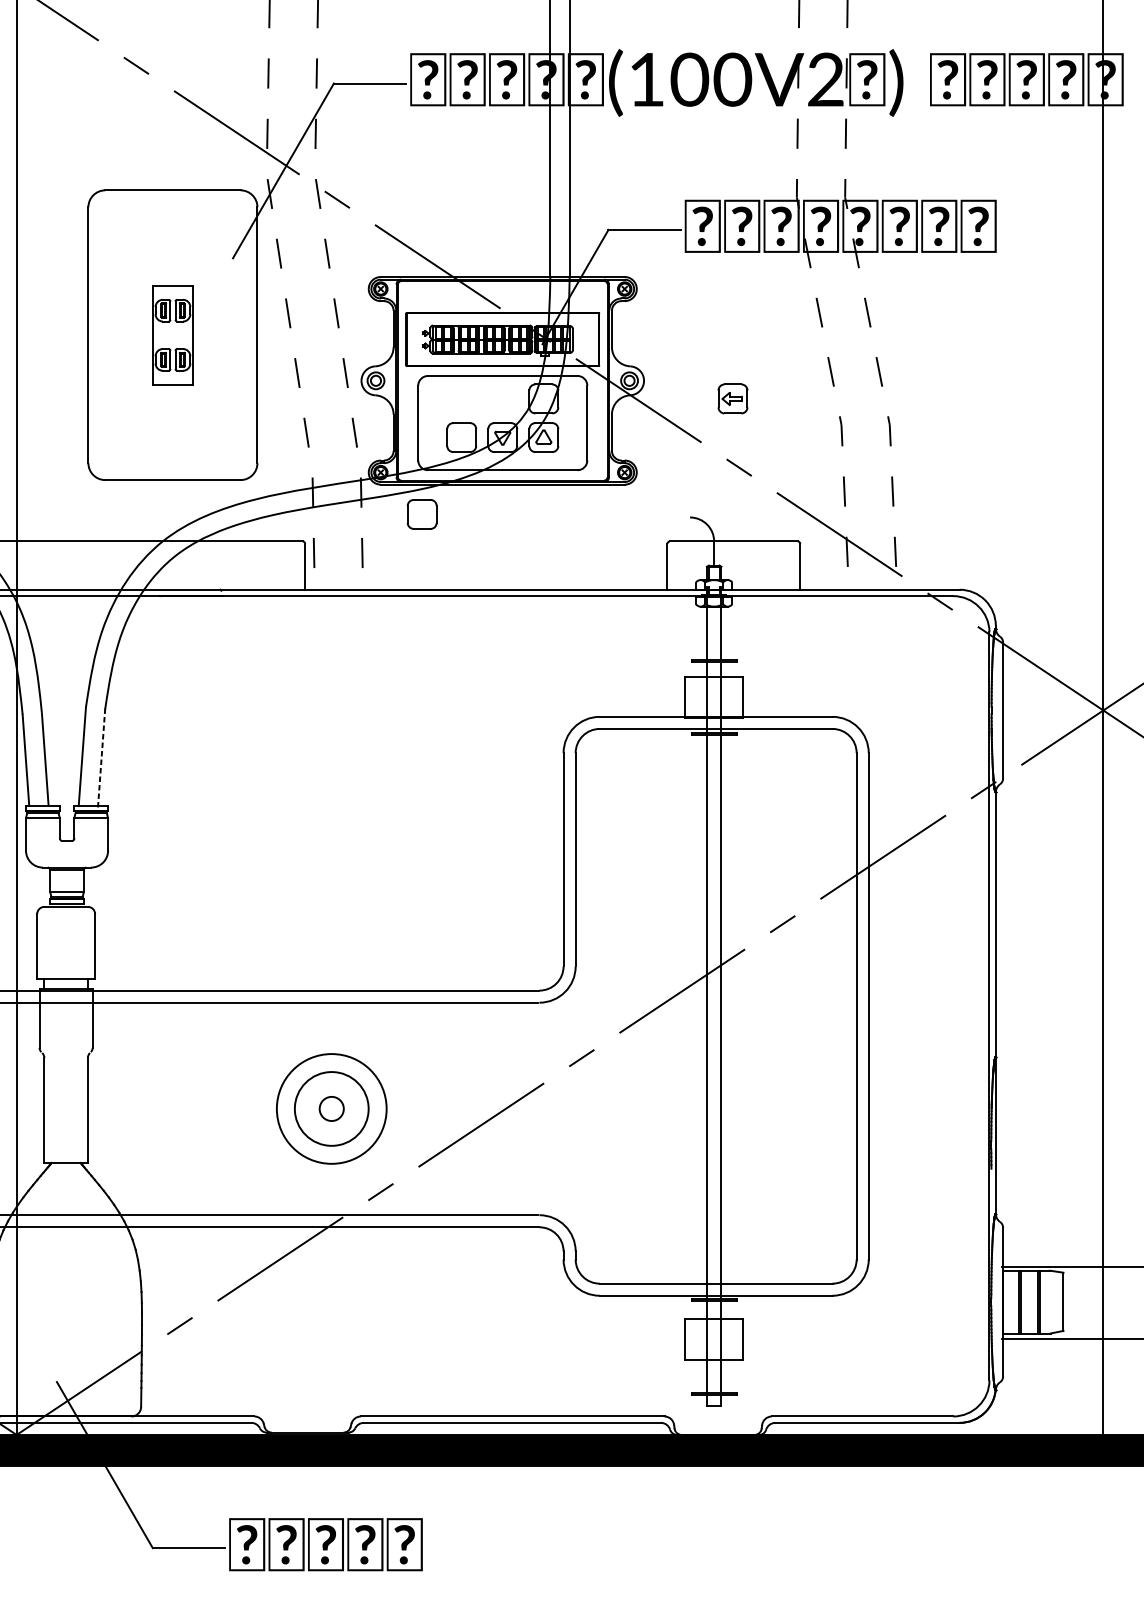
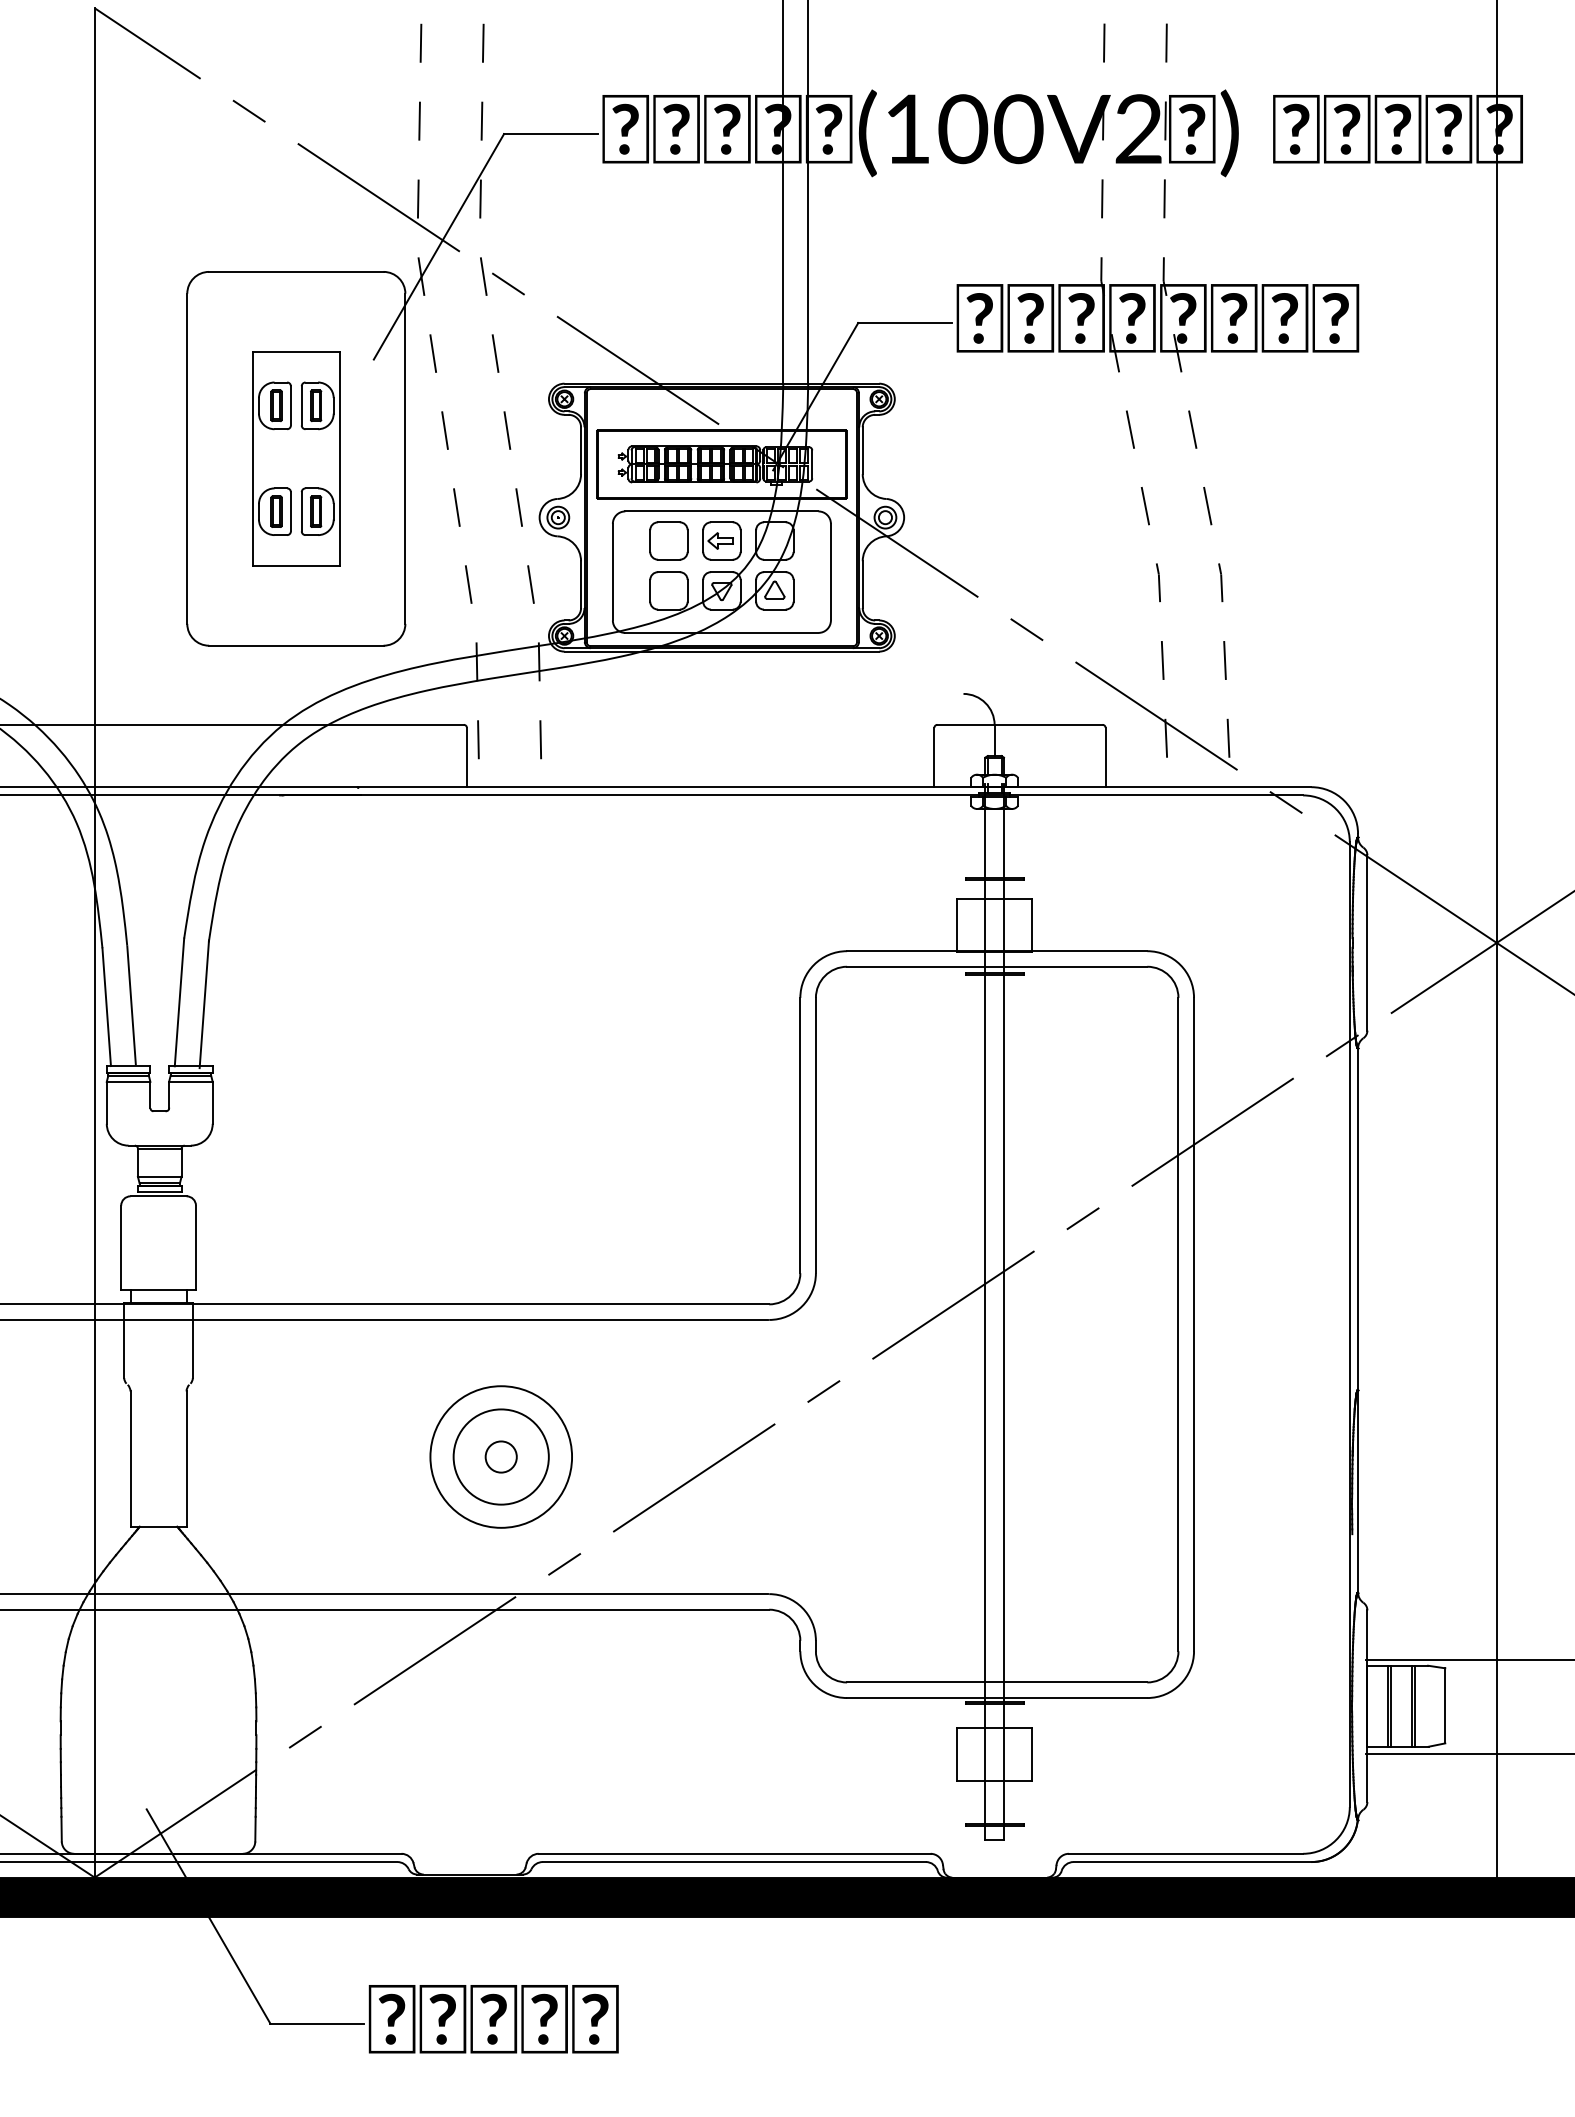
part: (173, 334) -> (296, 458), size x1.67
part: (732, 398) -> (721, 540), moved
part: (421, 514) -> (668, 540), moved
line: (101, 758) -> (204, 1004), dashed -> solid

